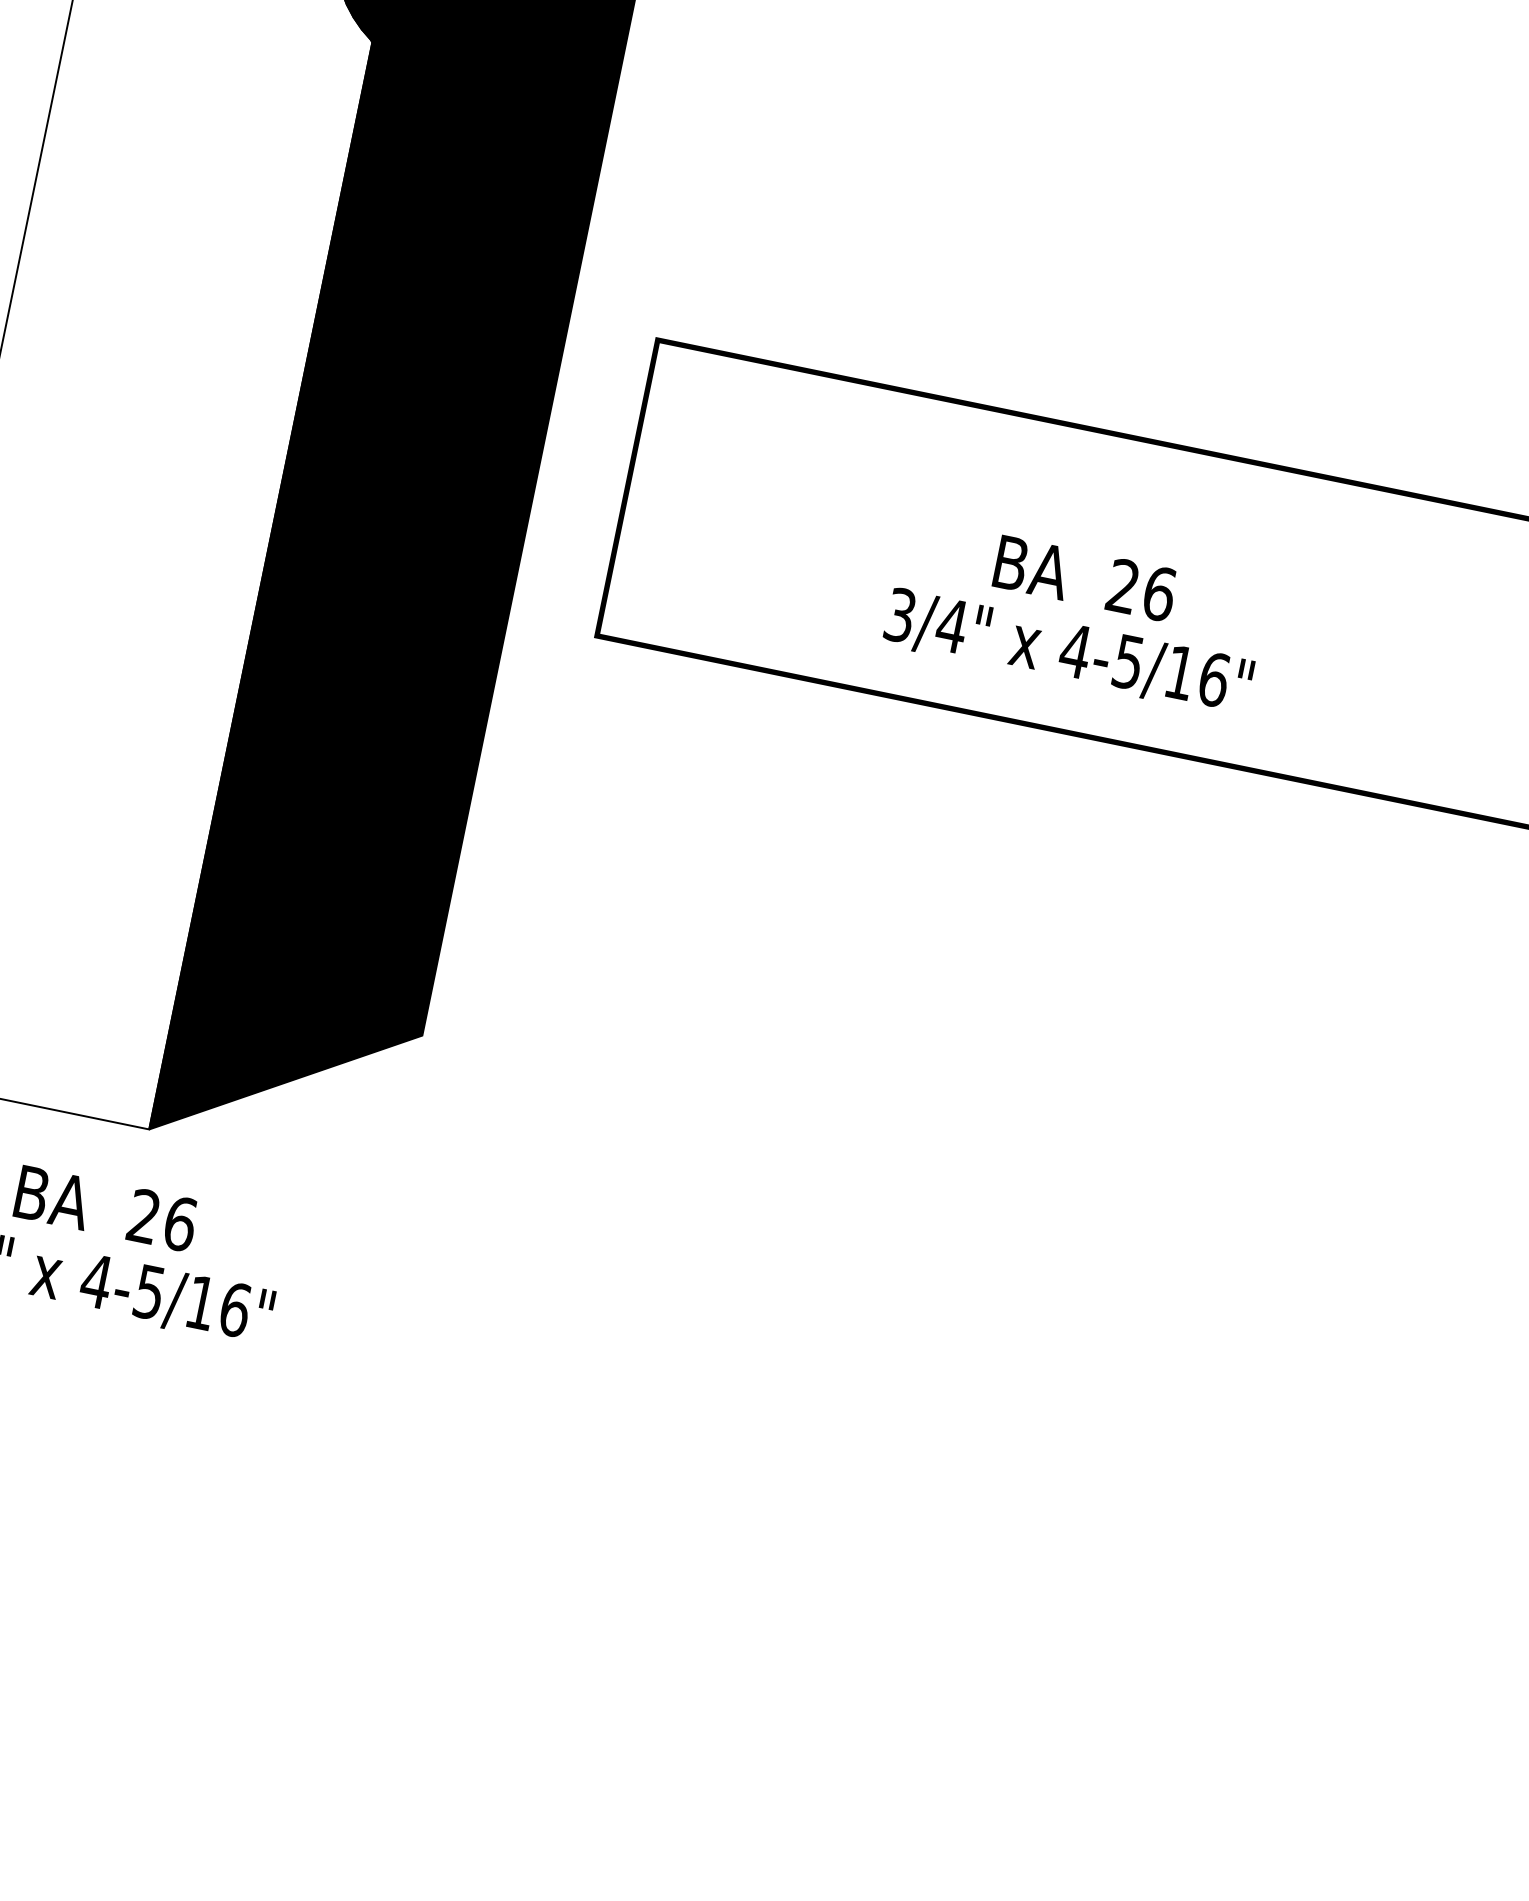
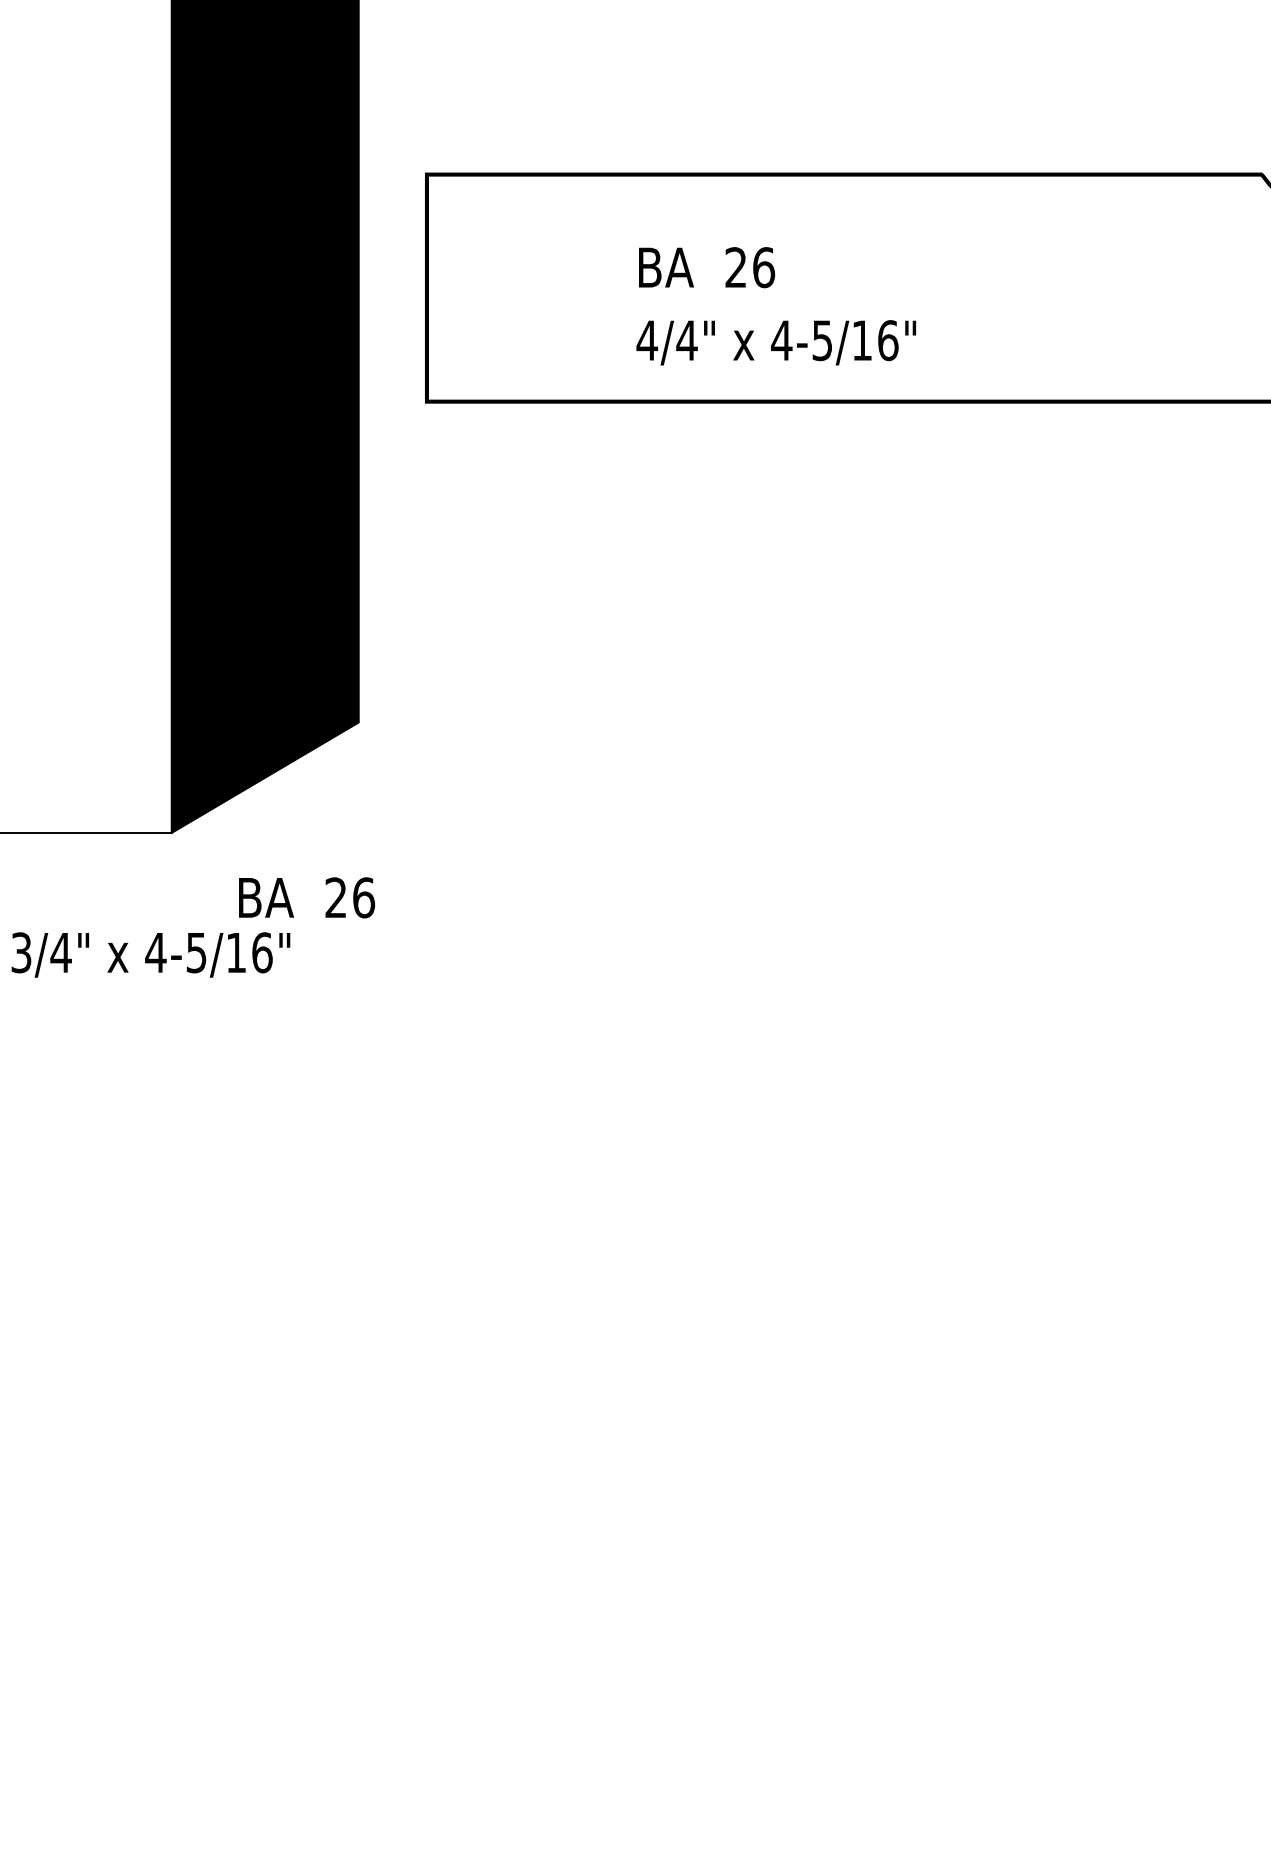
text: (1086, 578) -> (707, 267), moved
text: (900, 615) -> (647, 340), 3/4" -> 4/4"
text: (106, 1208) -> (307, 897), moved

